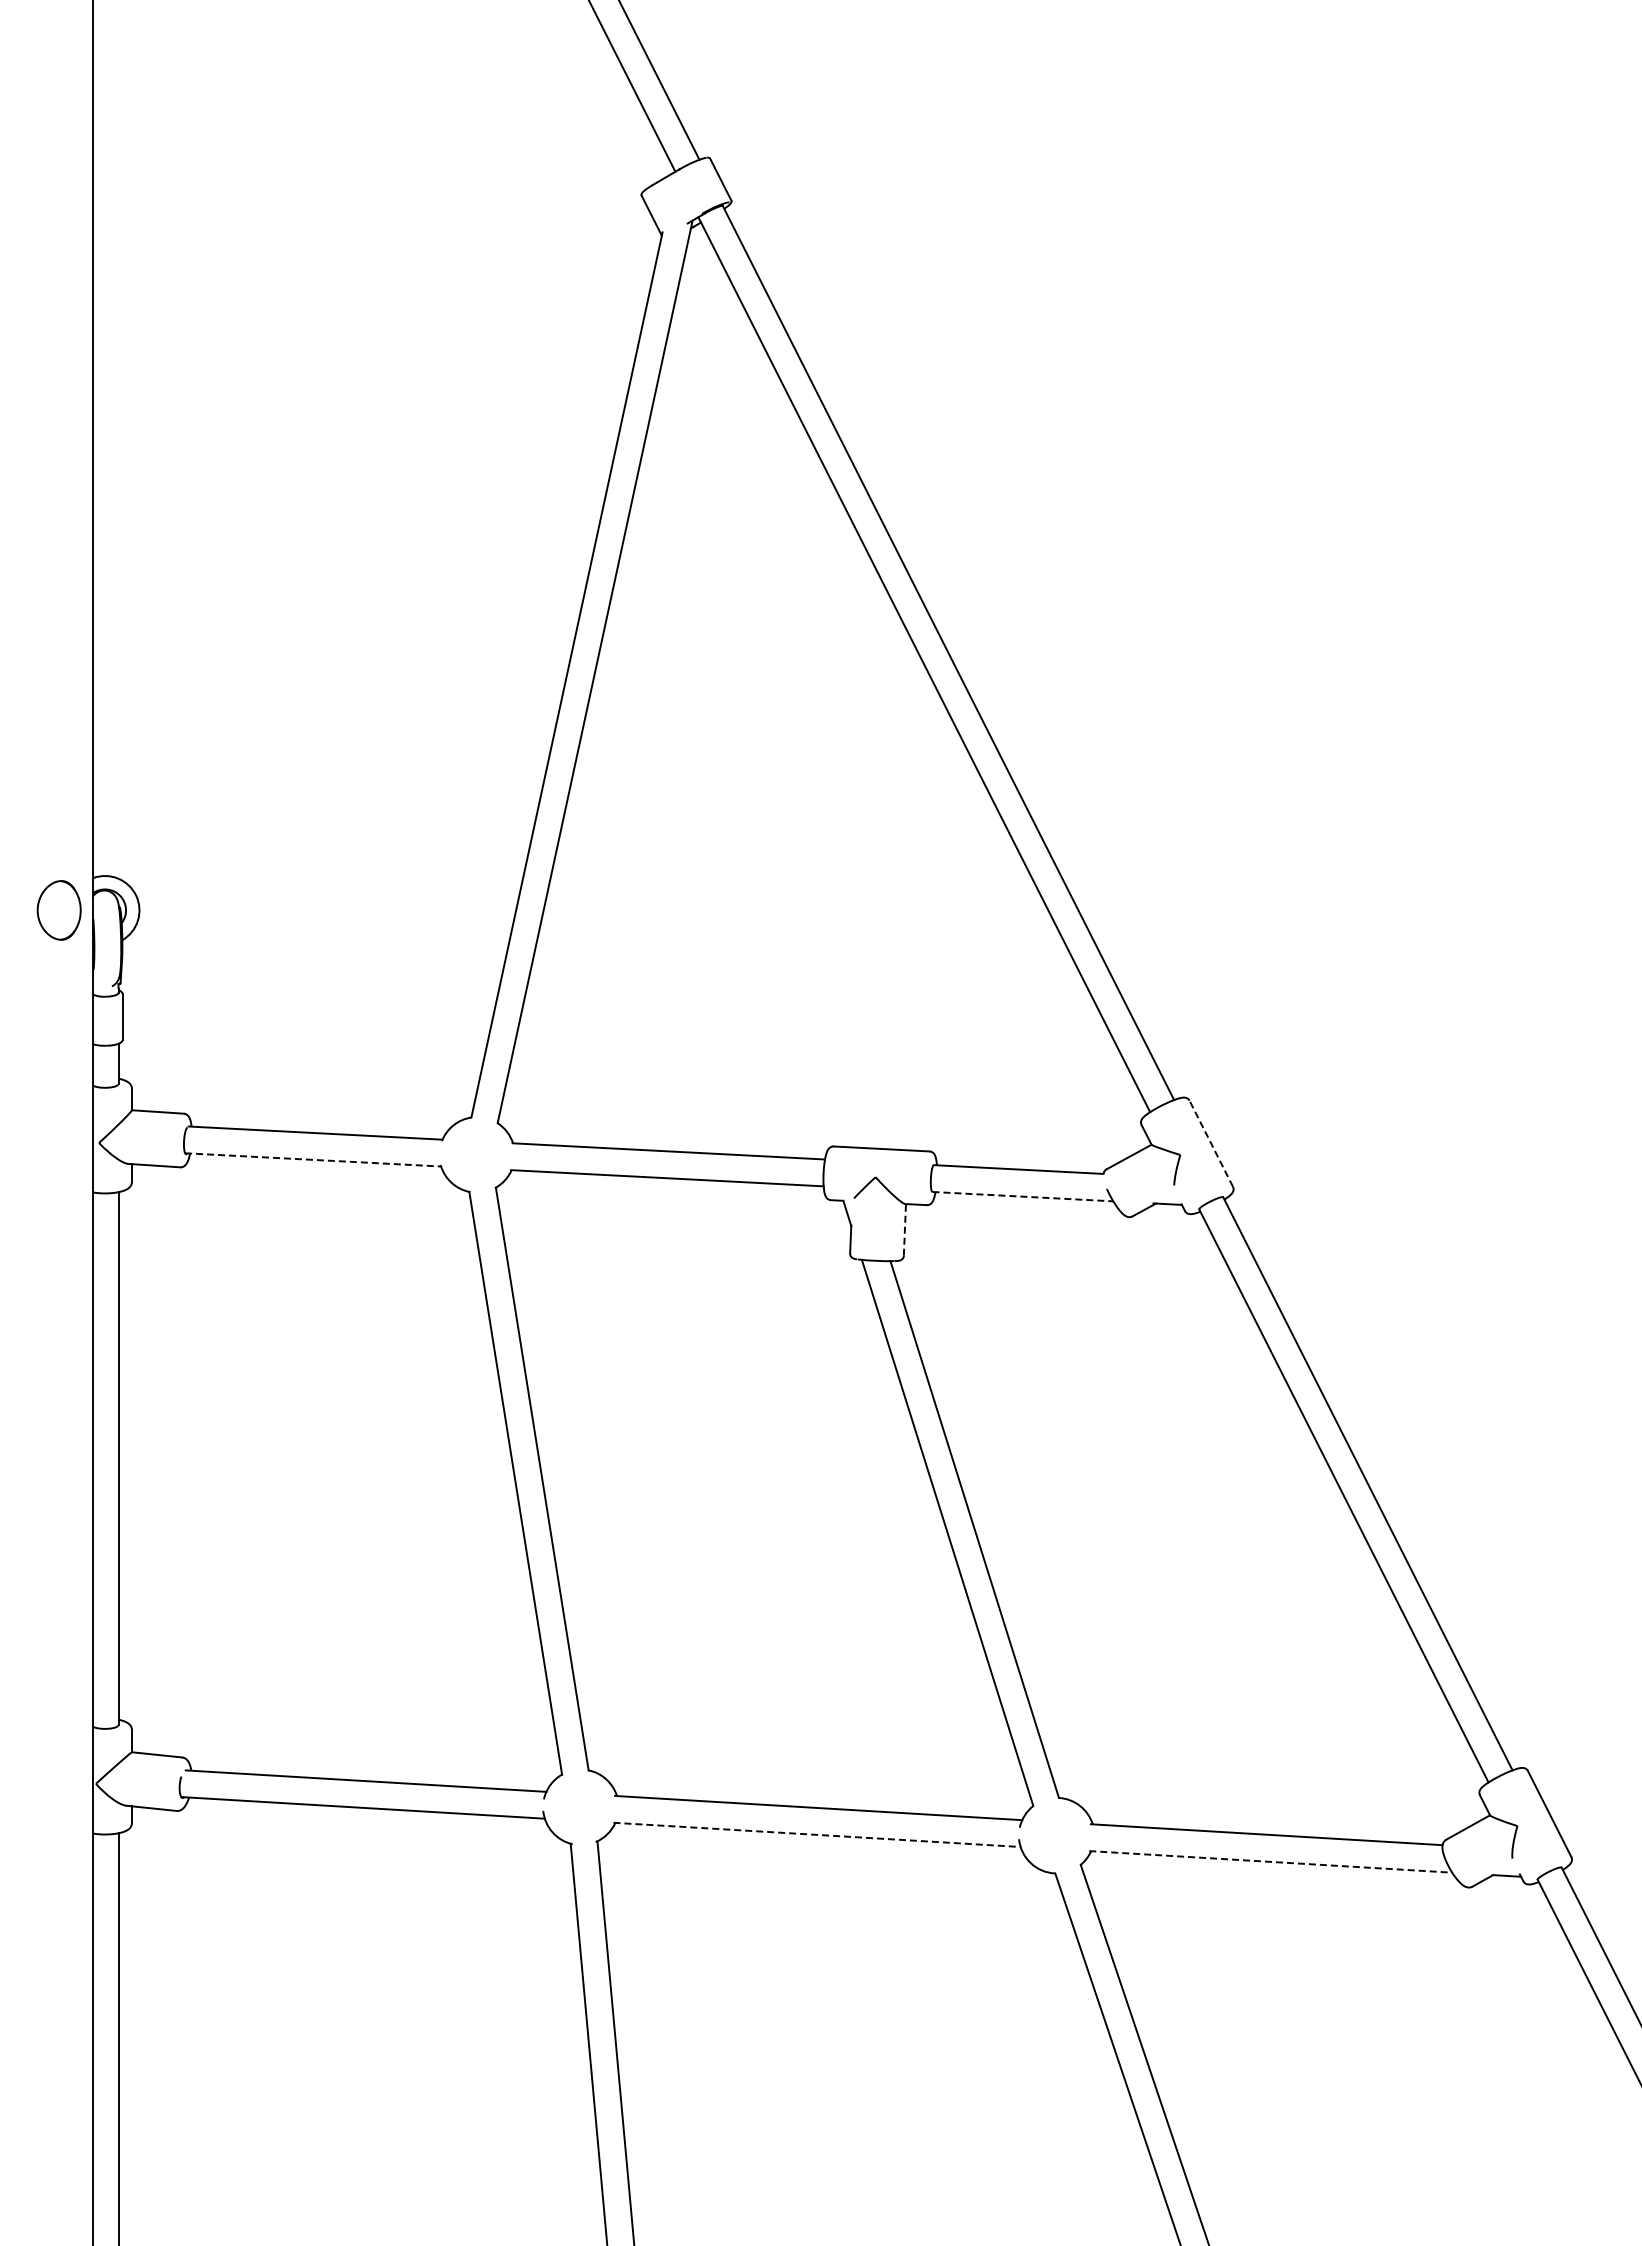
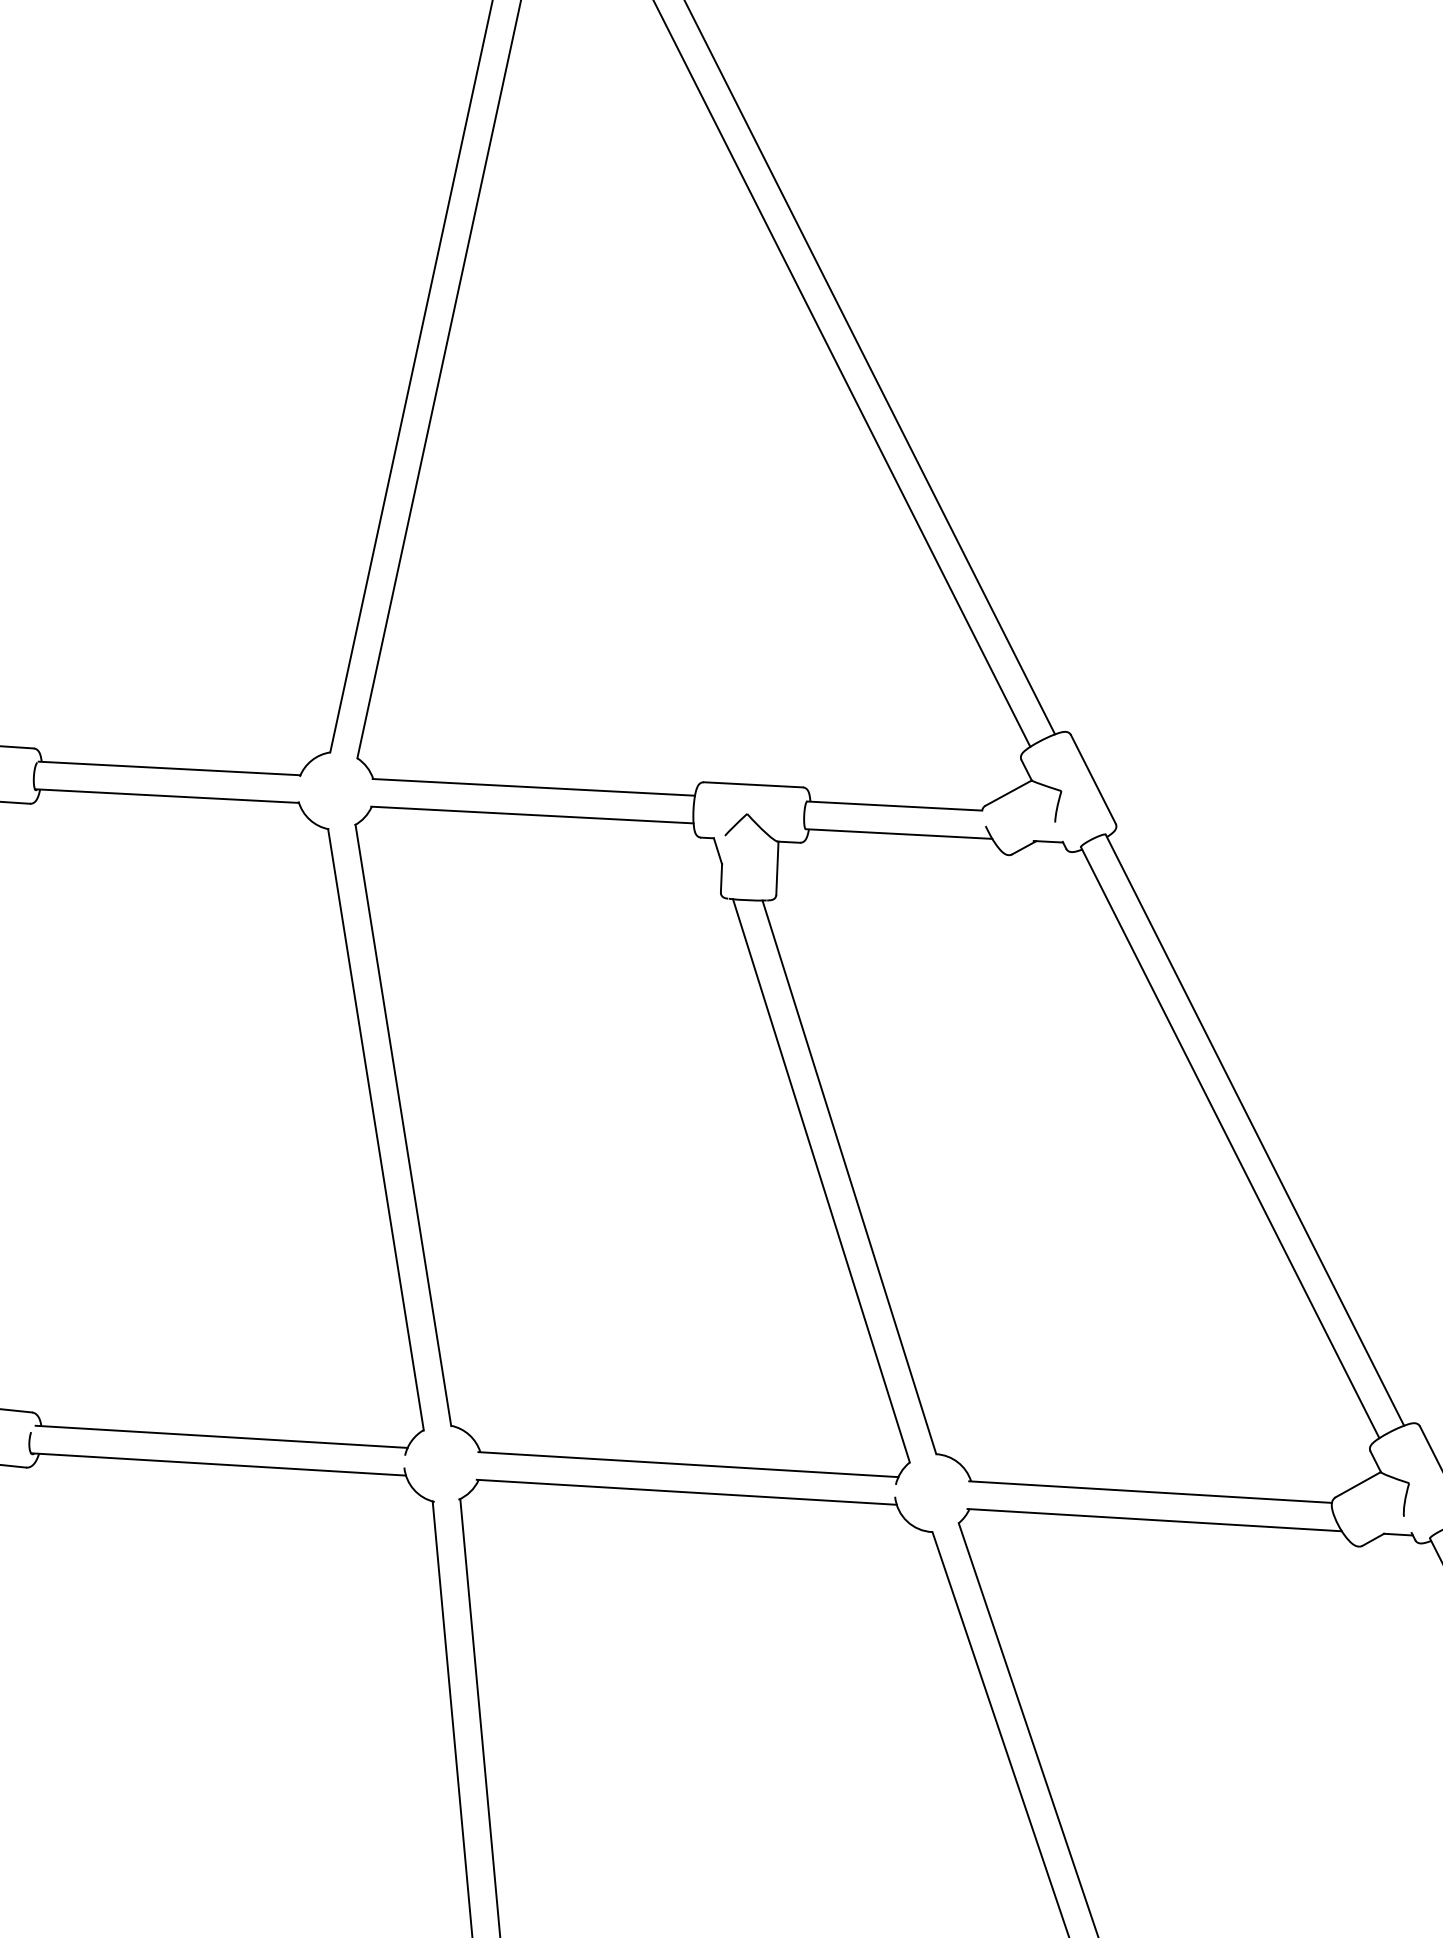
line: (1211, 1143) -> (1093, 779), dashed -> solid
line: (313, 1159) -> (167, 795), dashed -> solid
line: (1022, 1196) -> (898, 833), dashed -> solid
line: (904, 1229) -> (776, 867), dashed -> solid
line: (817, 1834) -> (687, 1491), dashed -> solid
line: (1270, 1861) -> (1154, 1519), dashed -> solid

